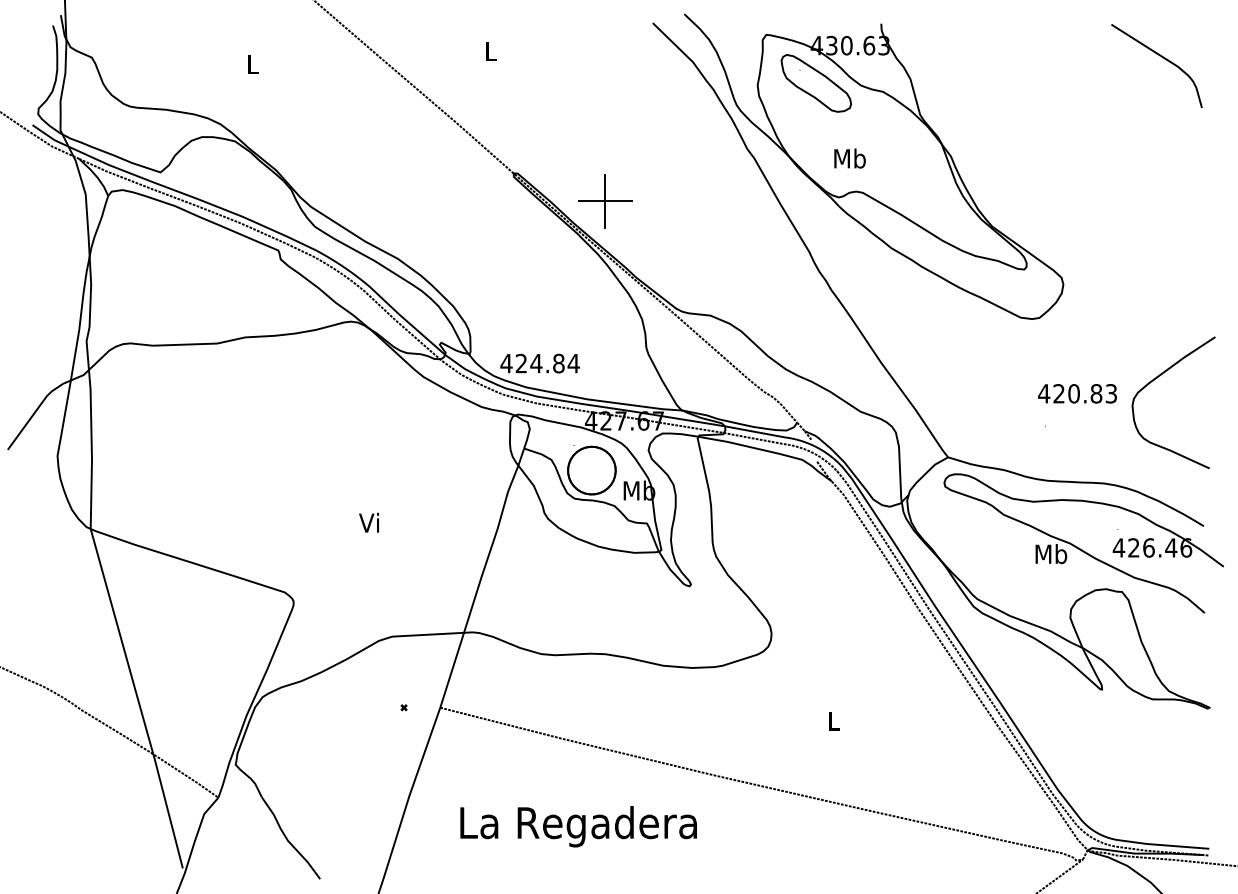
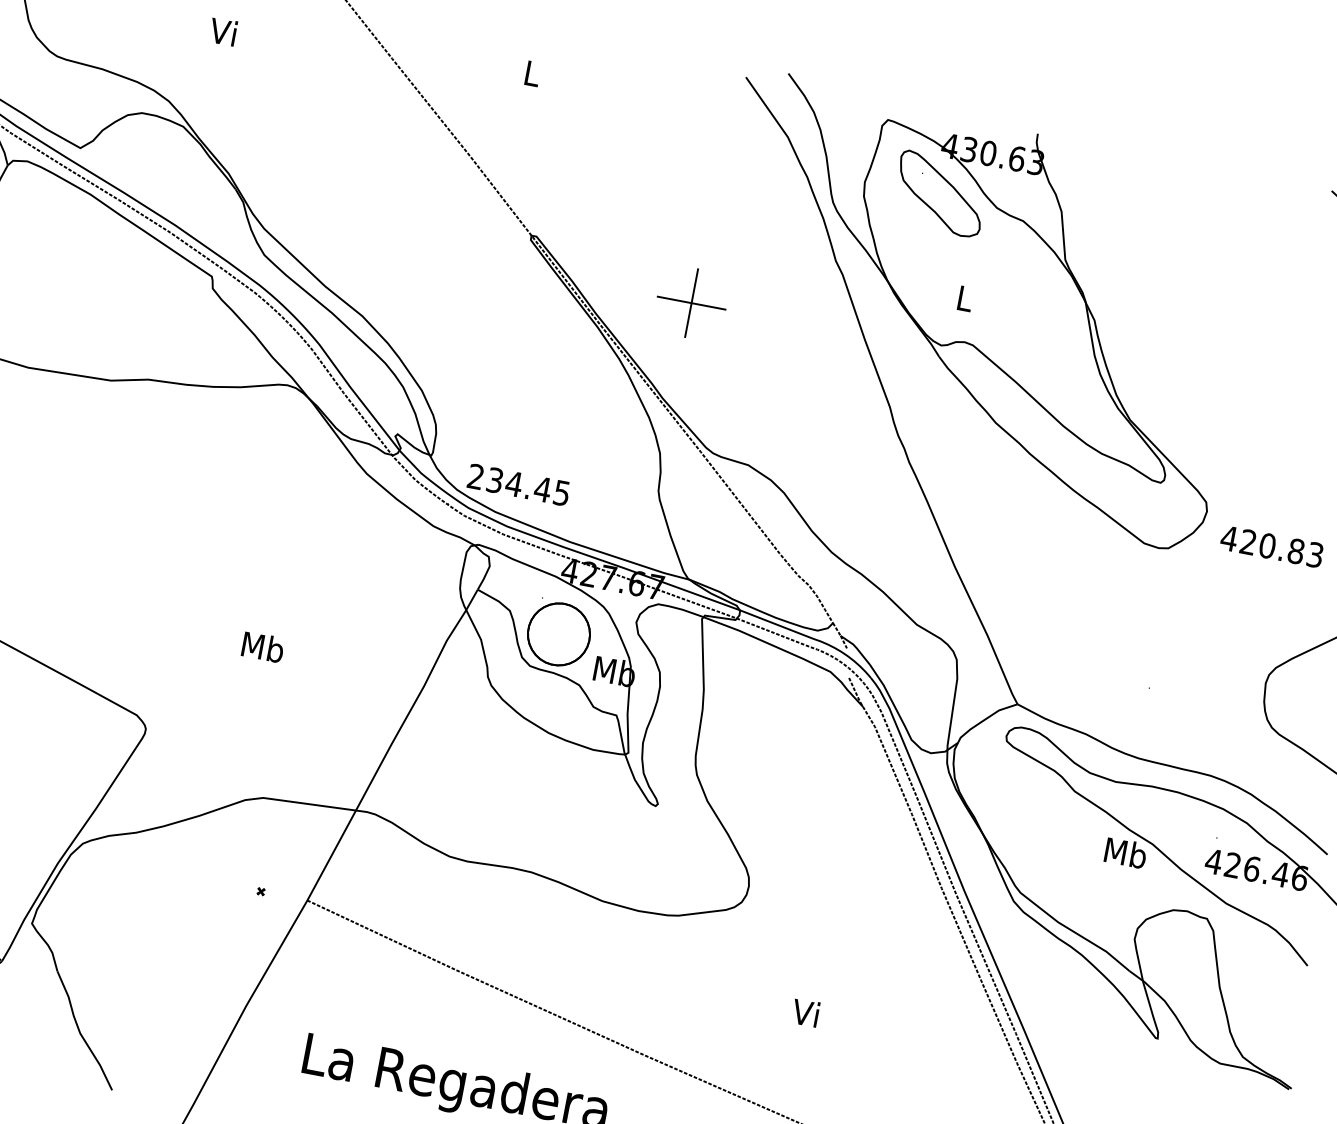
text: (251, 63) -> (223, 31), L -> Vi
text: (849, 158) -> (964, 298), Mb -> L
part: (605, 201) -> (691, 303), moved
text: (539, 363) -> (518, 484), 424.84 -> 234.45
text: (1077, 393) -> (1272, 546), moved
text: (370, 522) -> (263, 646), Vi -> Mb
text: (832, 720) -> (805, 1012), L -> Vi

